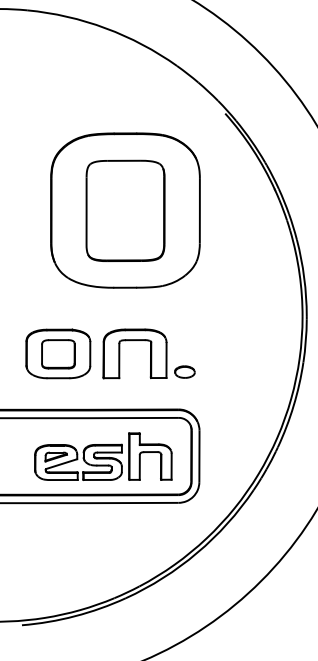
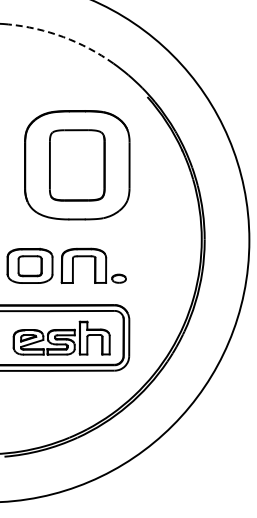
arc: (105, 28) -> (63, 37), solid -> dashed

